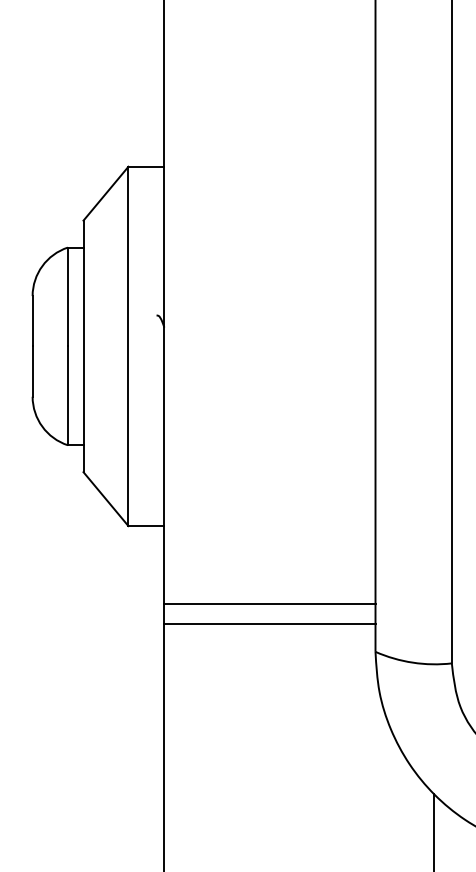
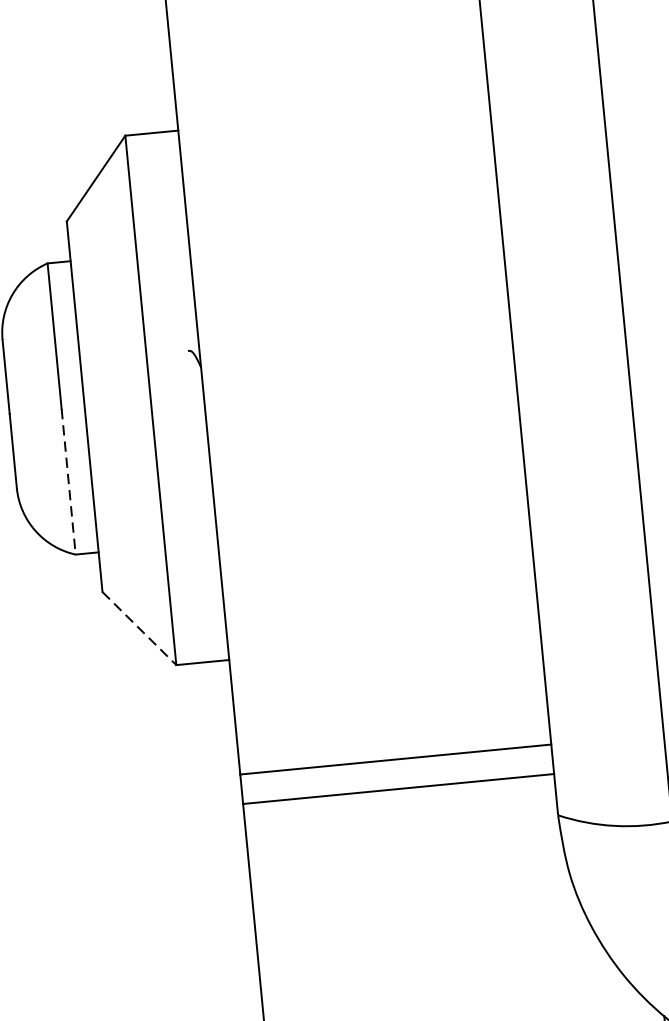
line: (67, 396) -> (68, 482), solid -> dashed
line: (106, 499) -> (140, 629), solid -> dashed

